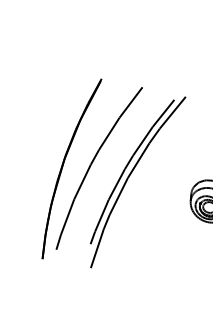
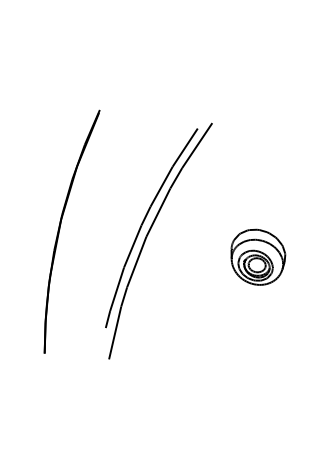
part: (91, 164) -> (97, 223), removed

